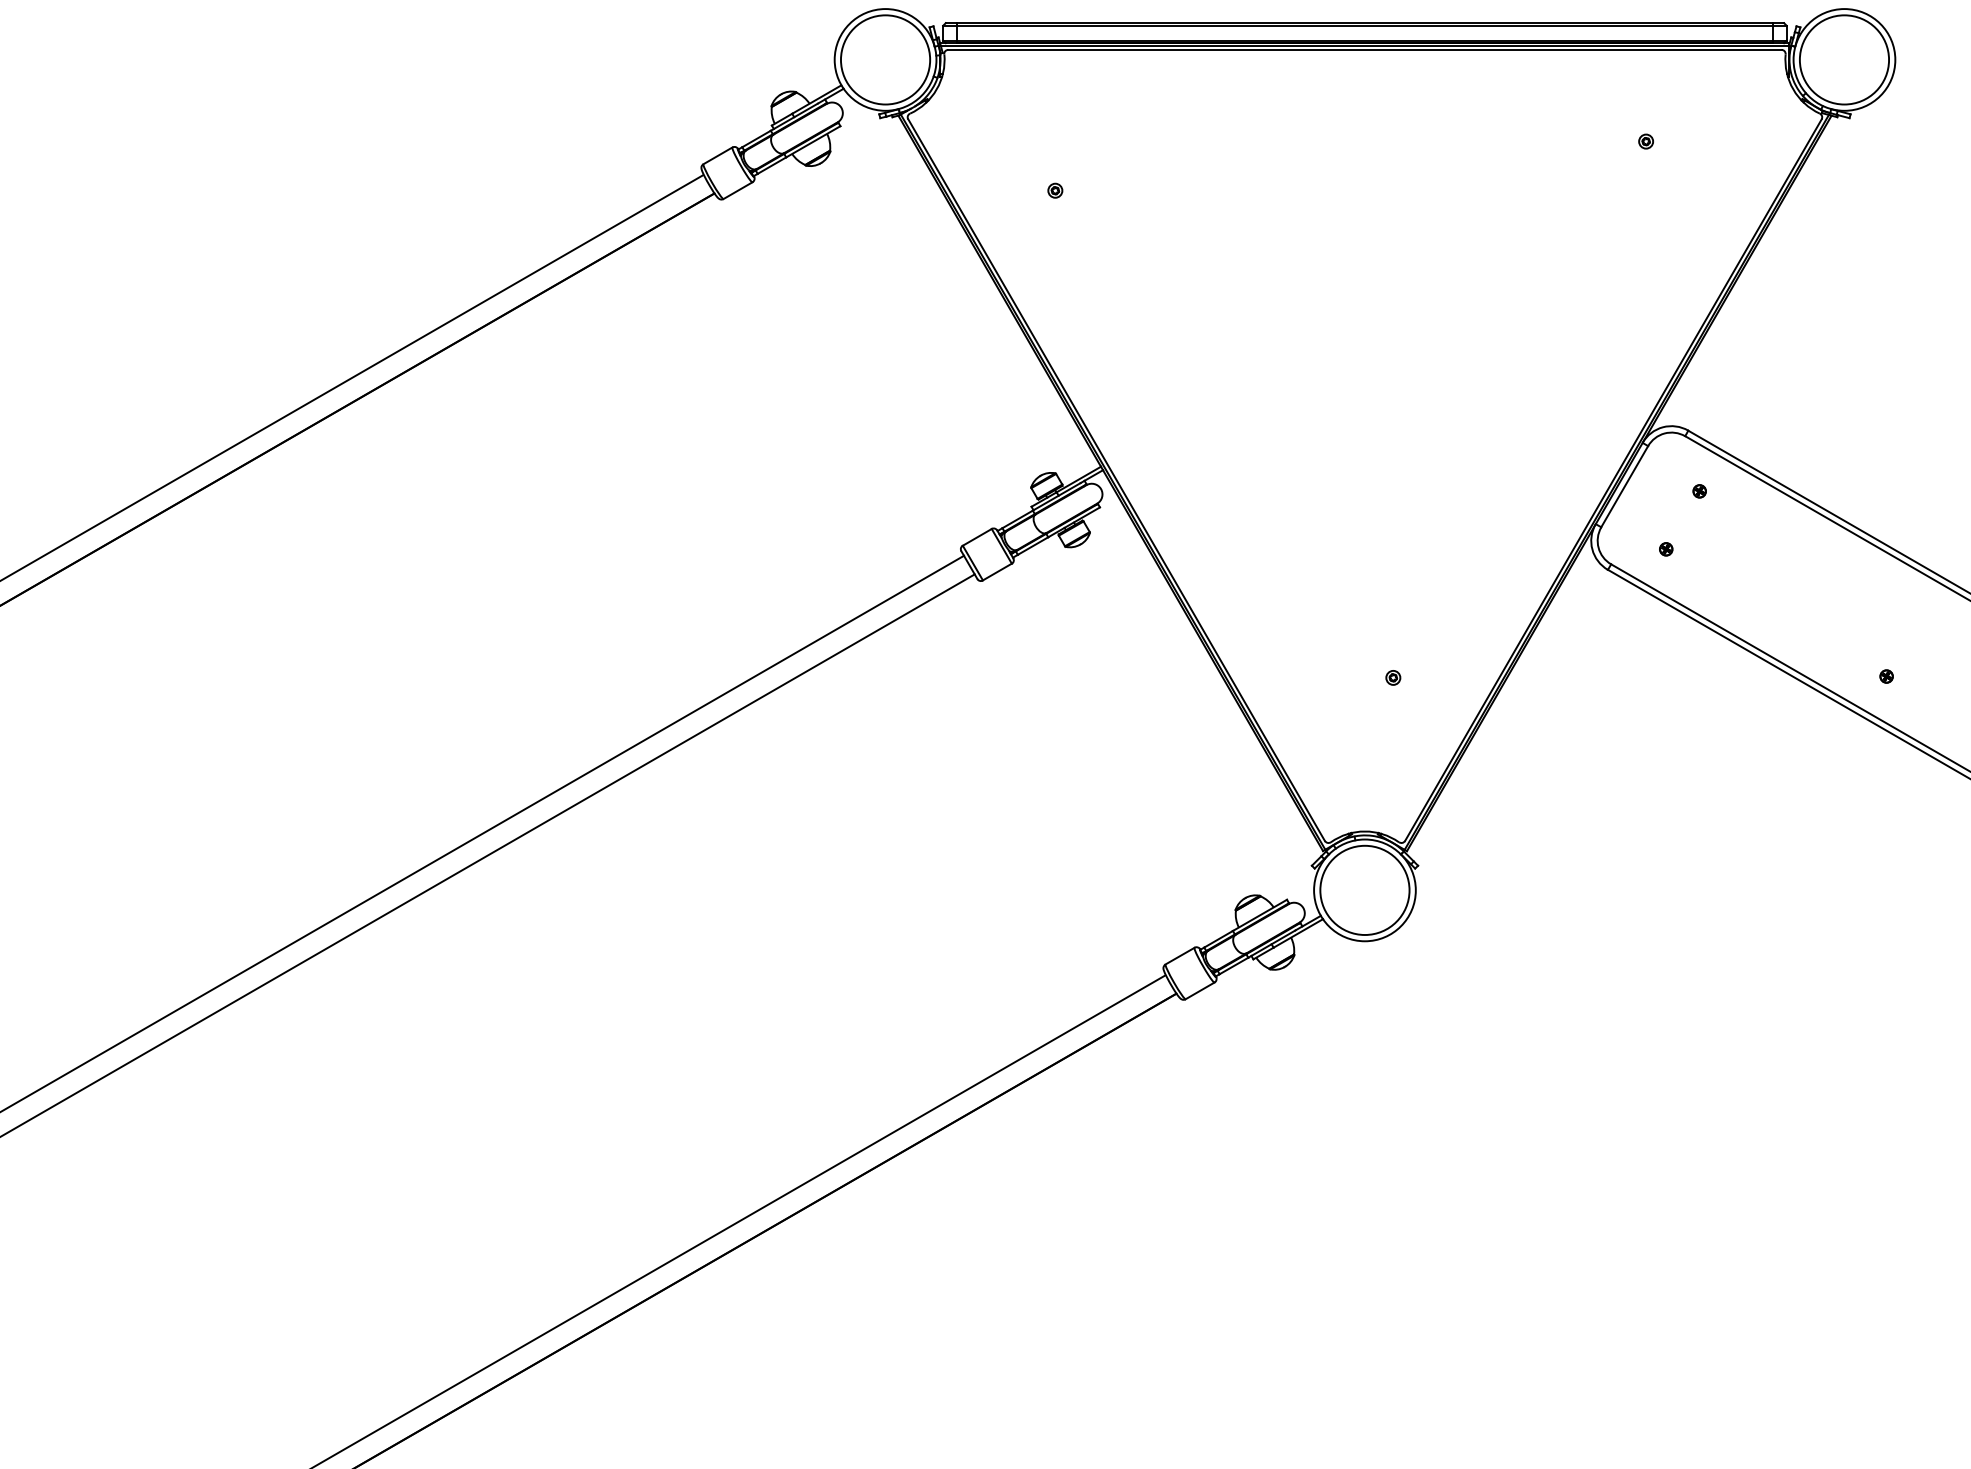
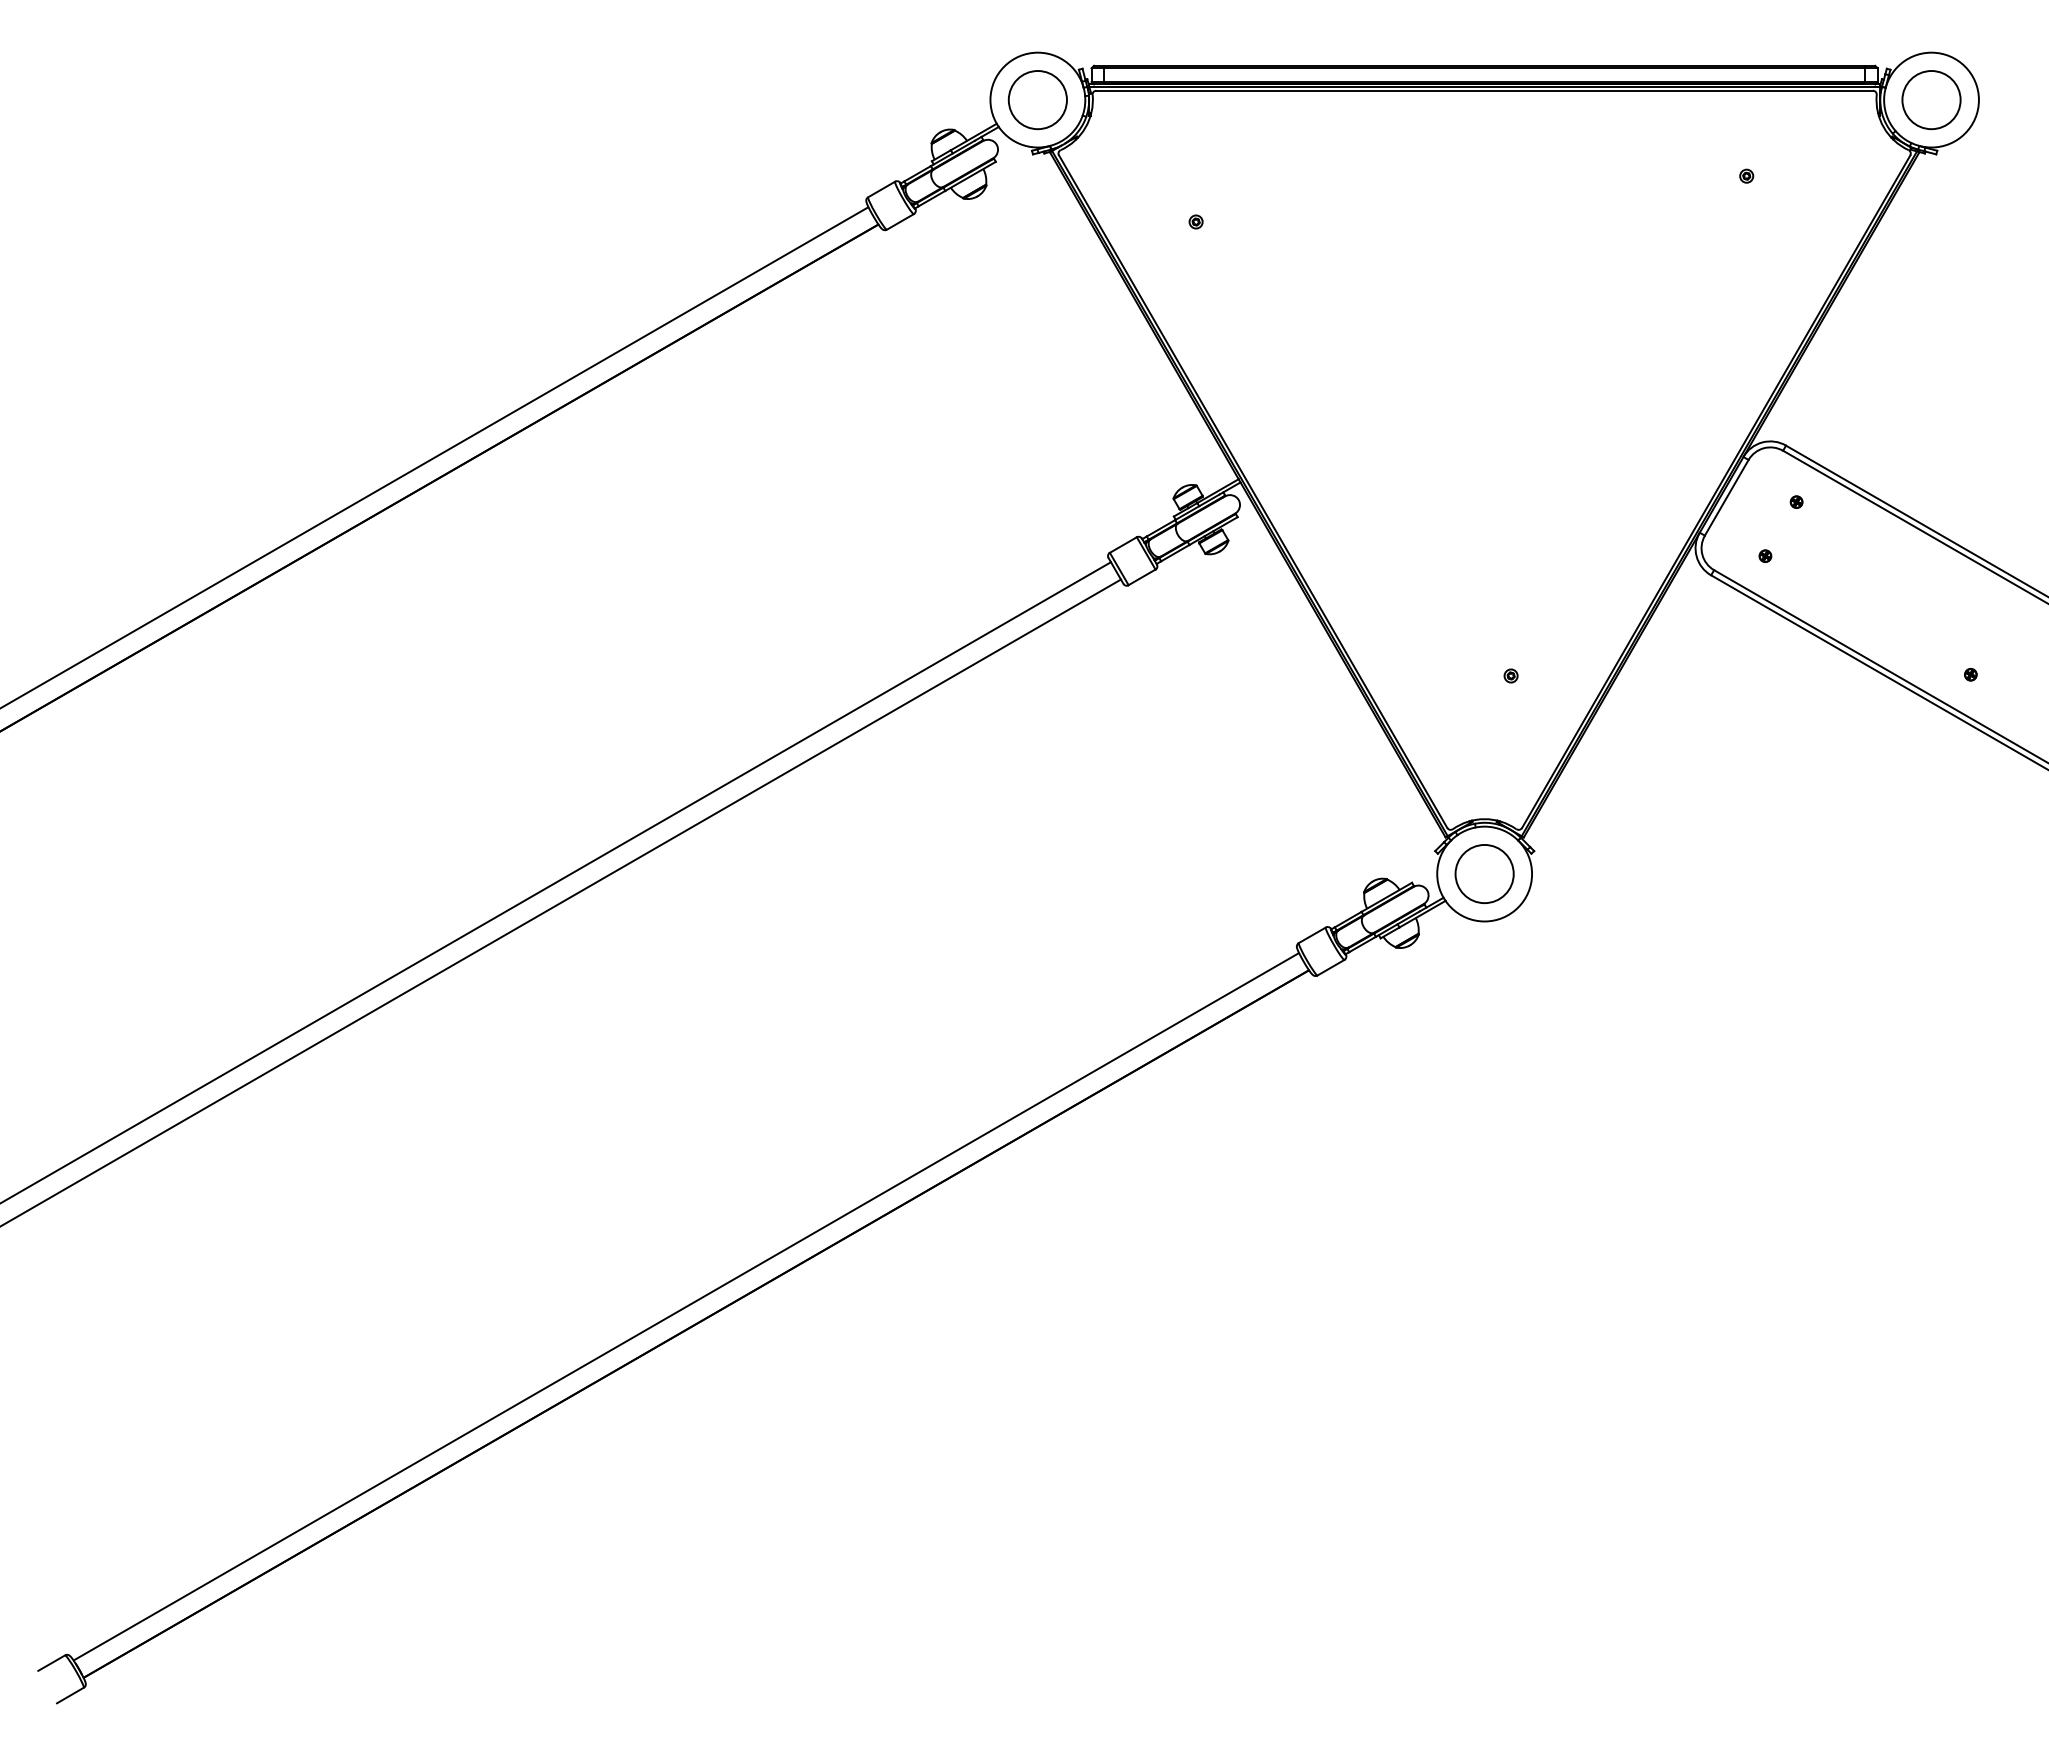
circle: (885, 59) -> (1037, 99), size x0.7
circle: (1844, 59) -> (1931, 99), size x0.7
circle: (1364, 889) -> (1484, 873), size x0.7

